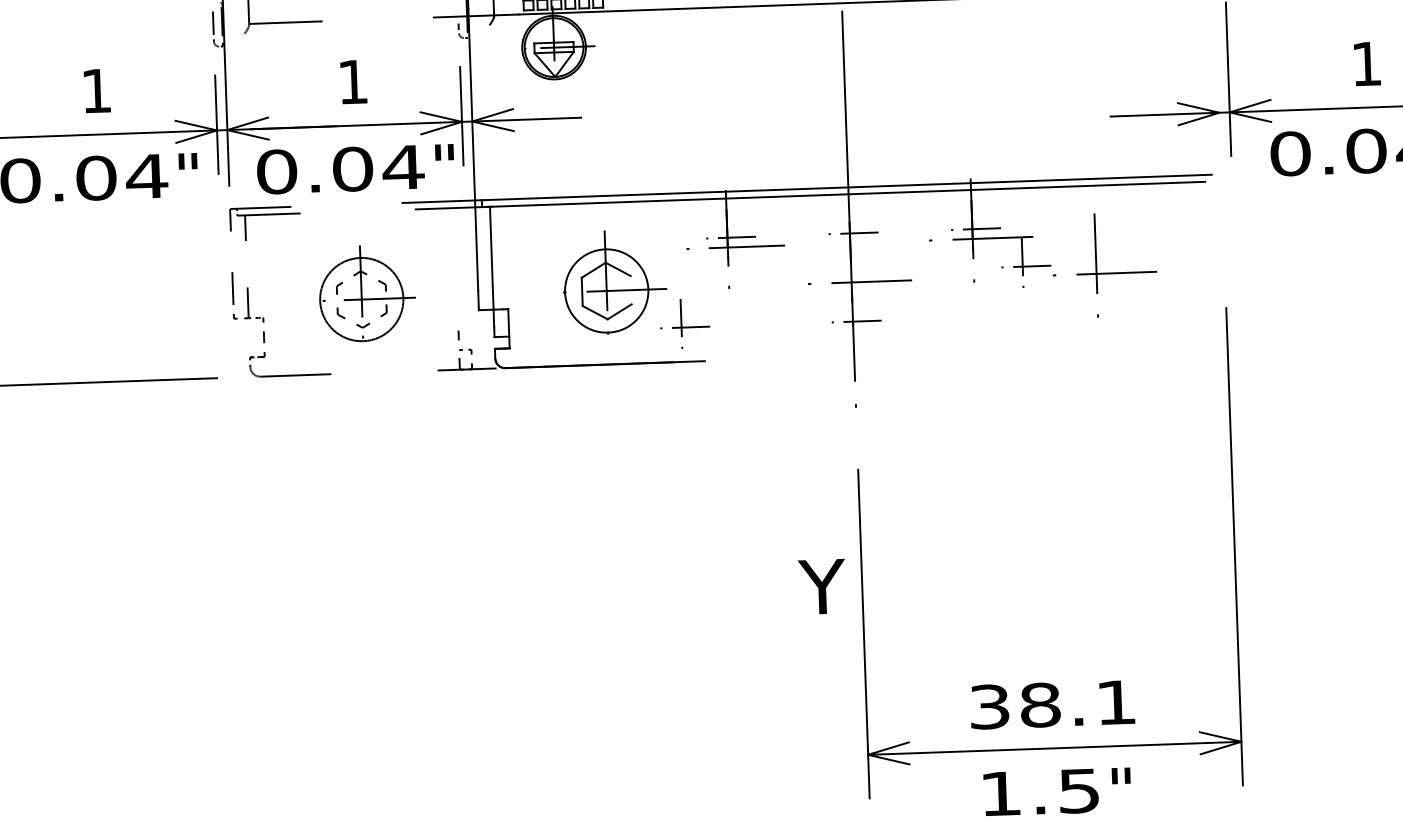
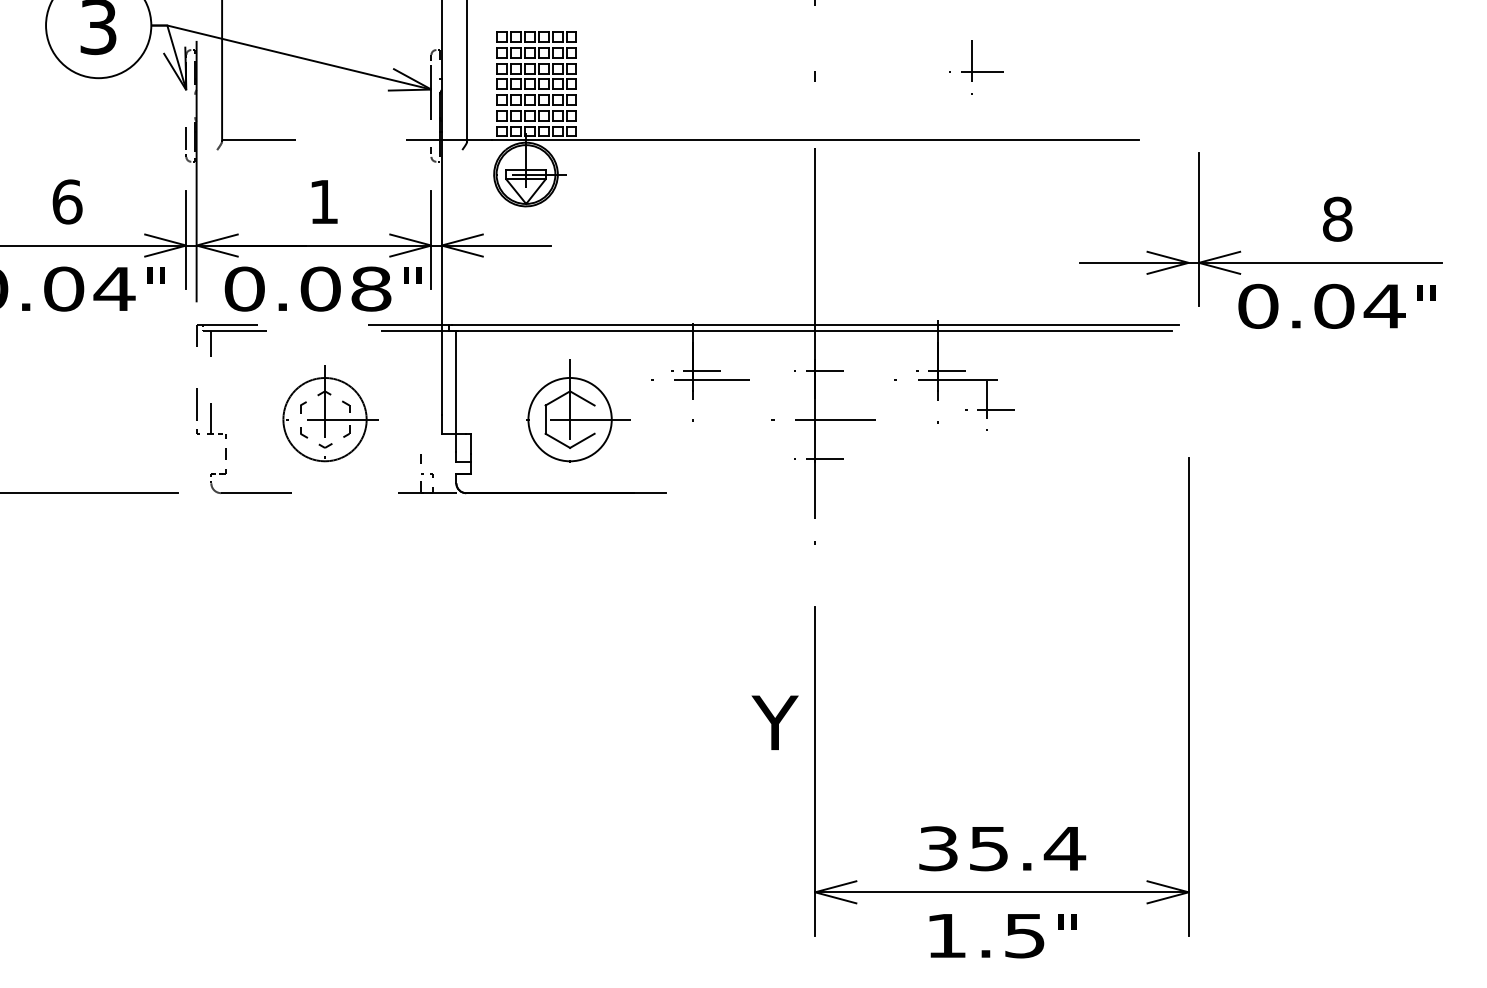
text: (1366, 63) -> (1337, 218), 1 -> 8
text: (96, 90) -> (67, 201), 1 -> 6
text: (403, 166) -> (371, 288), 0.04 -> 0.08
part: (1096, 264) -> (1060, 410), removed
part: (684, 323) -> (646, 454), removed
text: (1078, 703) -> (1027, 848), 38.1 -> 35.4

